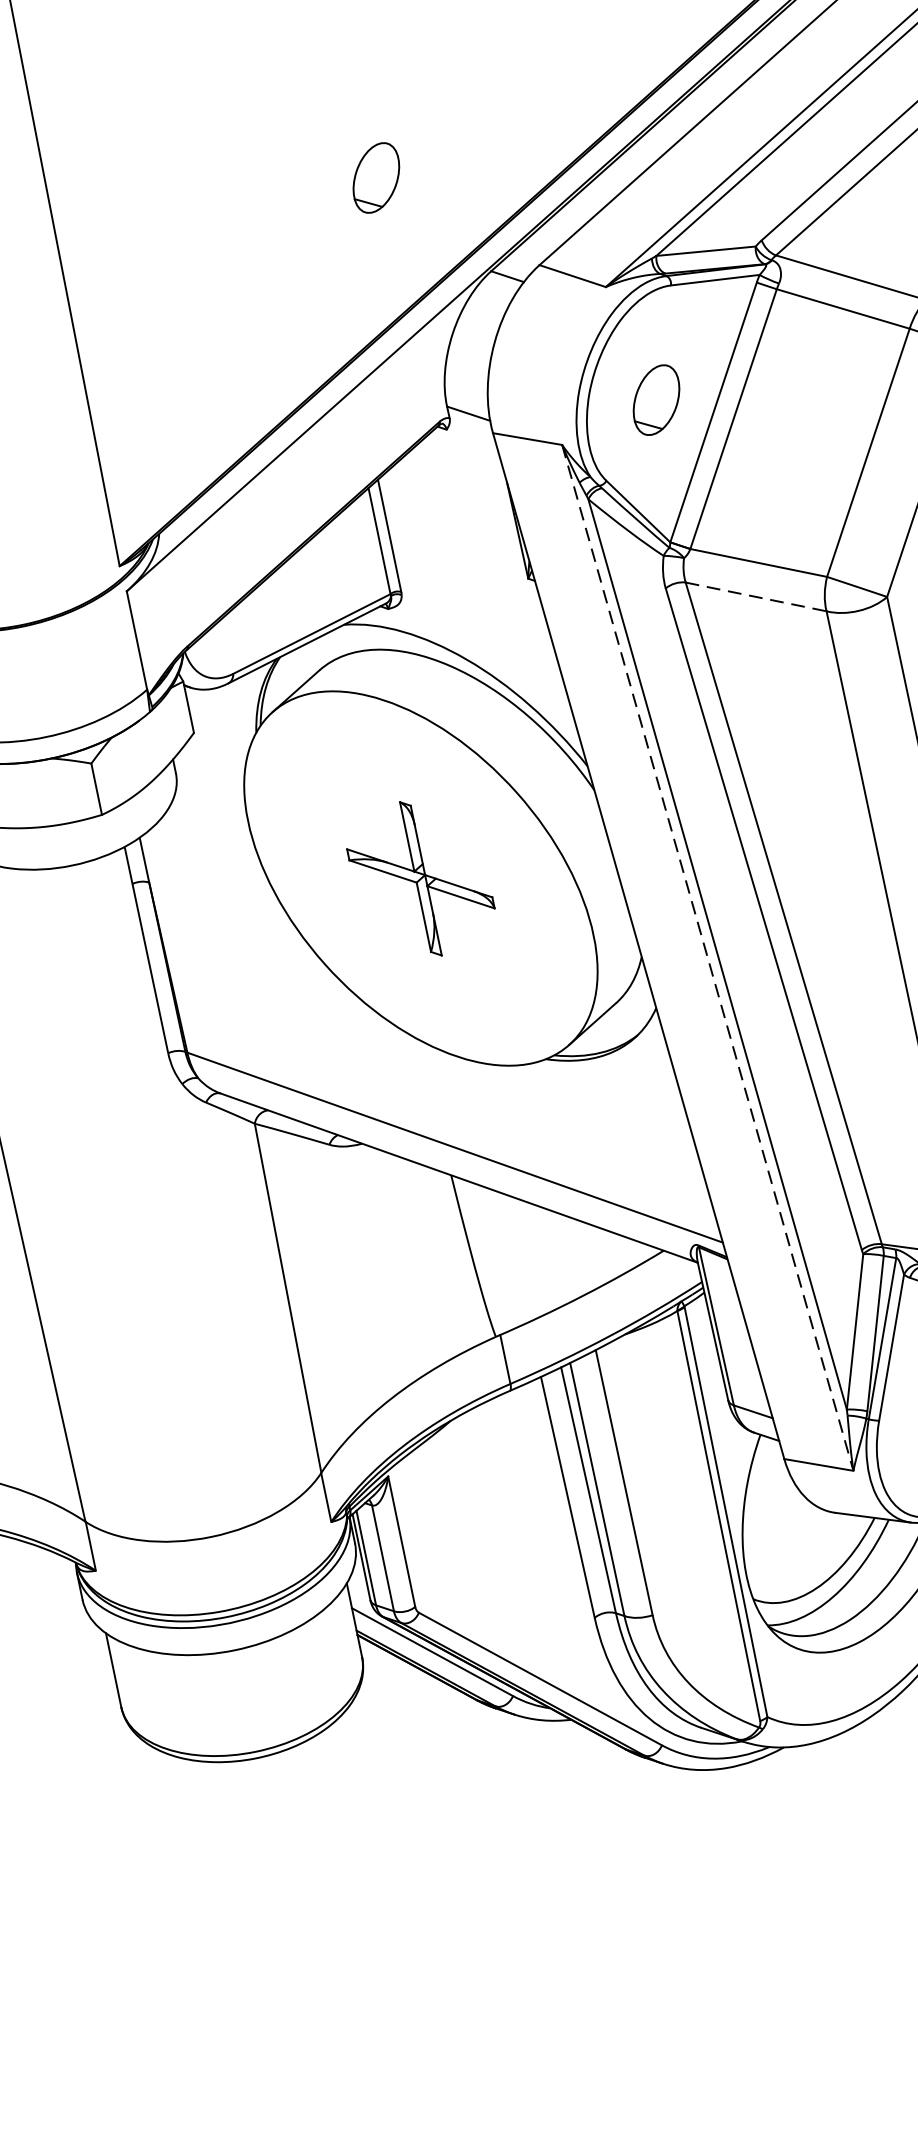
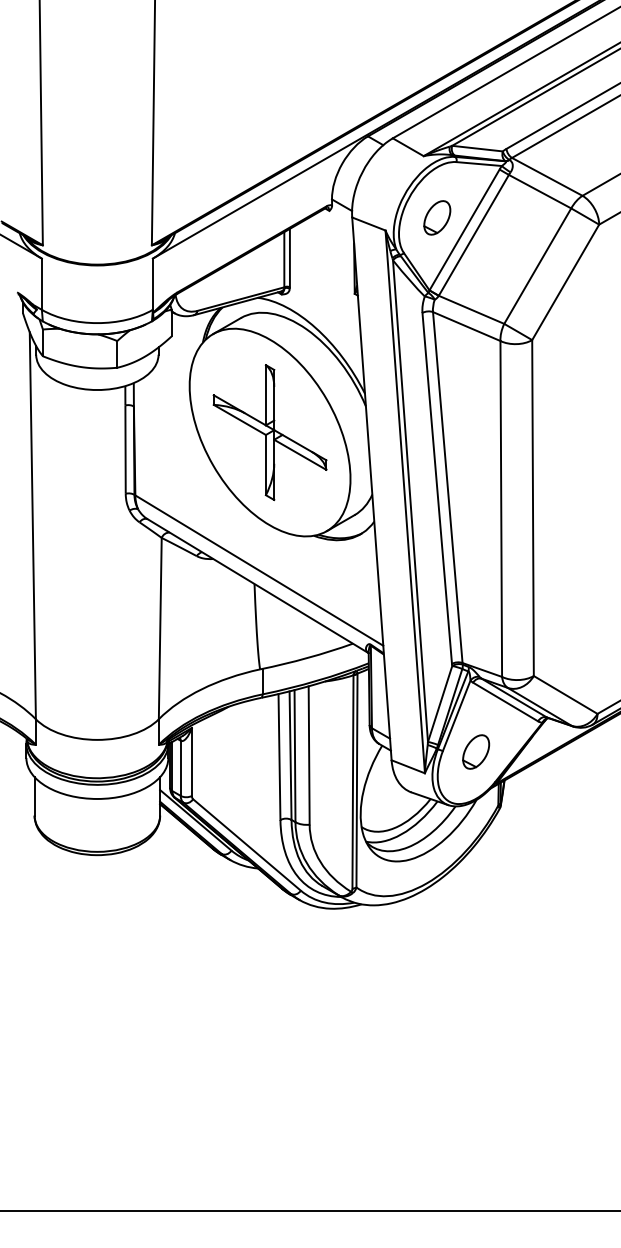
part: (376, 177) -> (320, 77), removed
line: (755, 596) -> (466, 326), dashed -> solid
part: (419, 878) -> (269, 432), size x1.67
line: (708, 958) -> (405, 502), dashed -> solid

